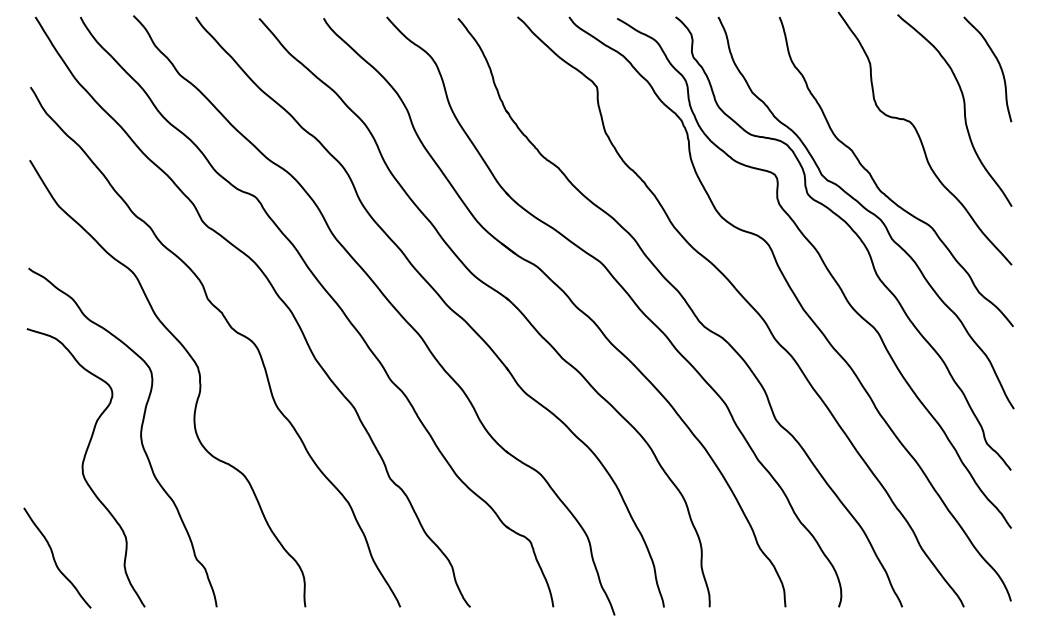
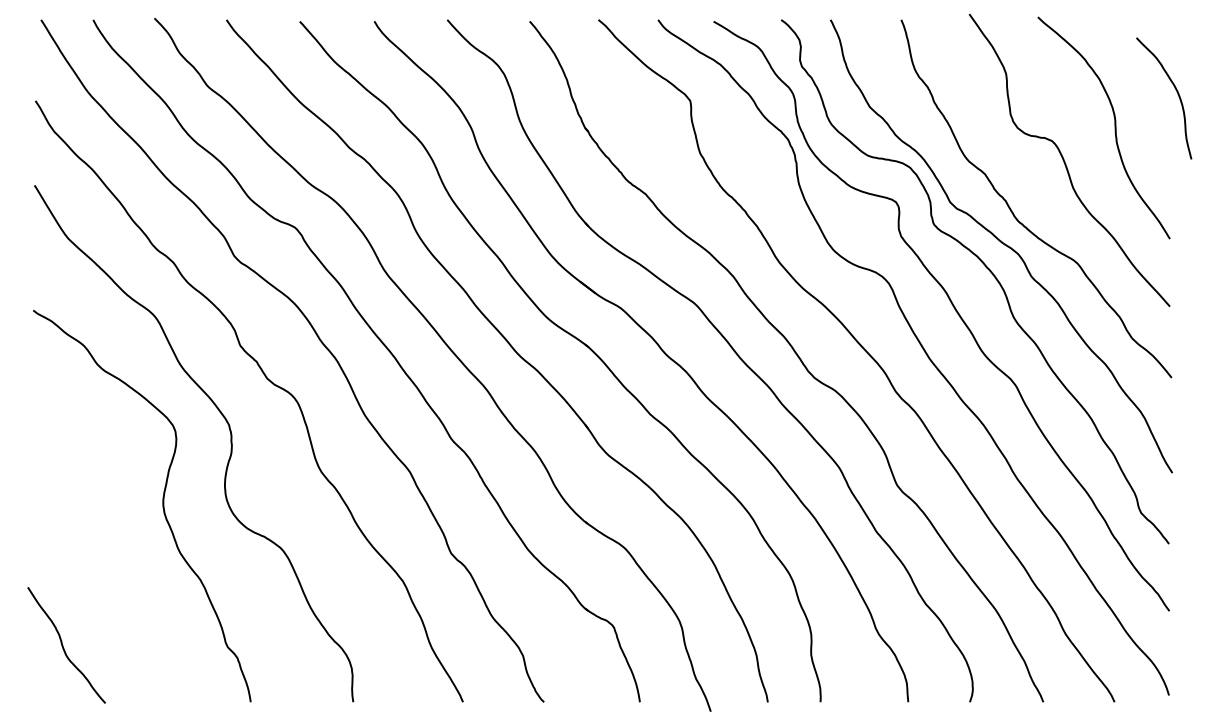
curve: (998, 64) -> (1176, 92), moved
curve: (83, 467) -> (96, 540), removed

